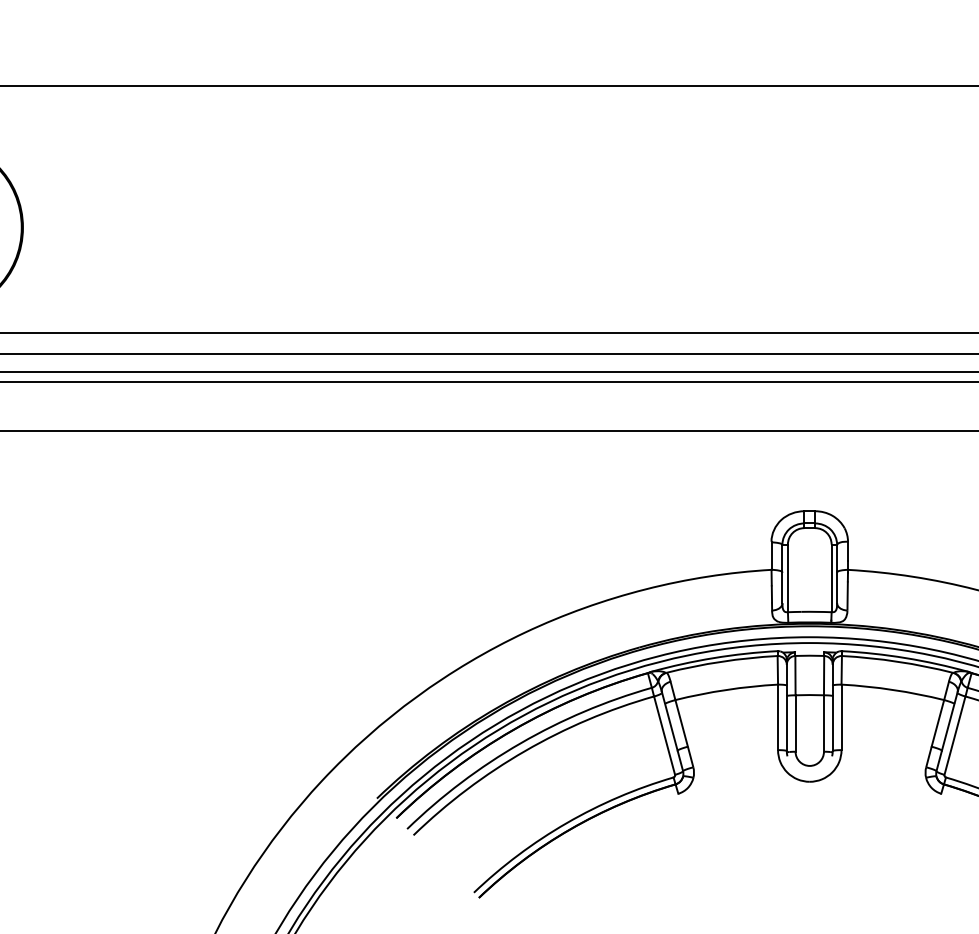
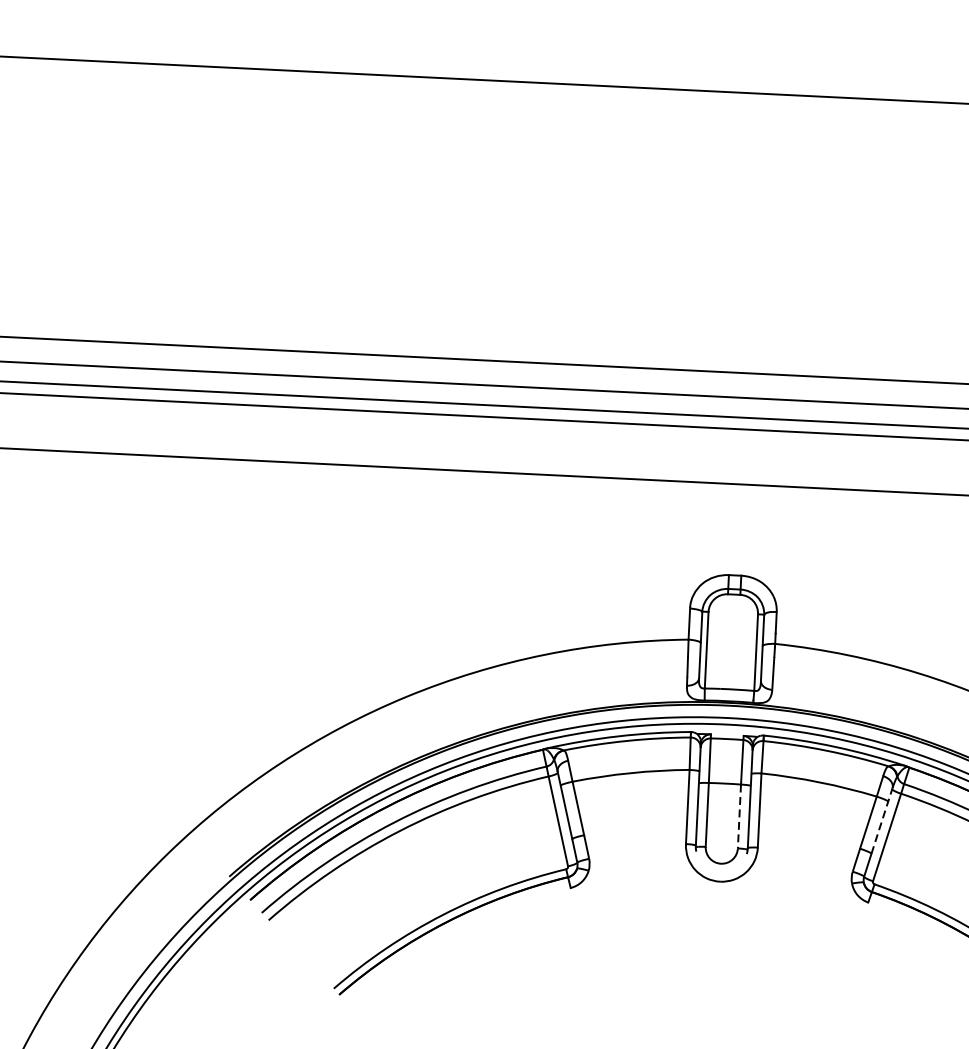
line: (949, 720) -> (881, 820), solid -> dashed
line: (823, 724) -> (738, 817), solid -> dashed

